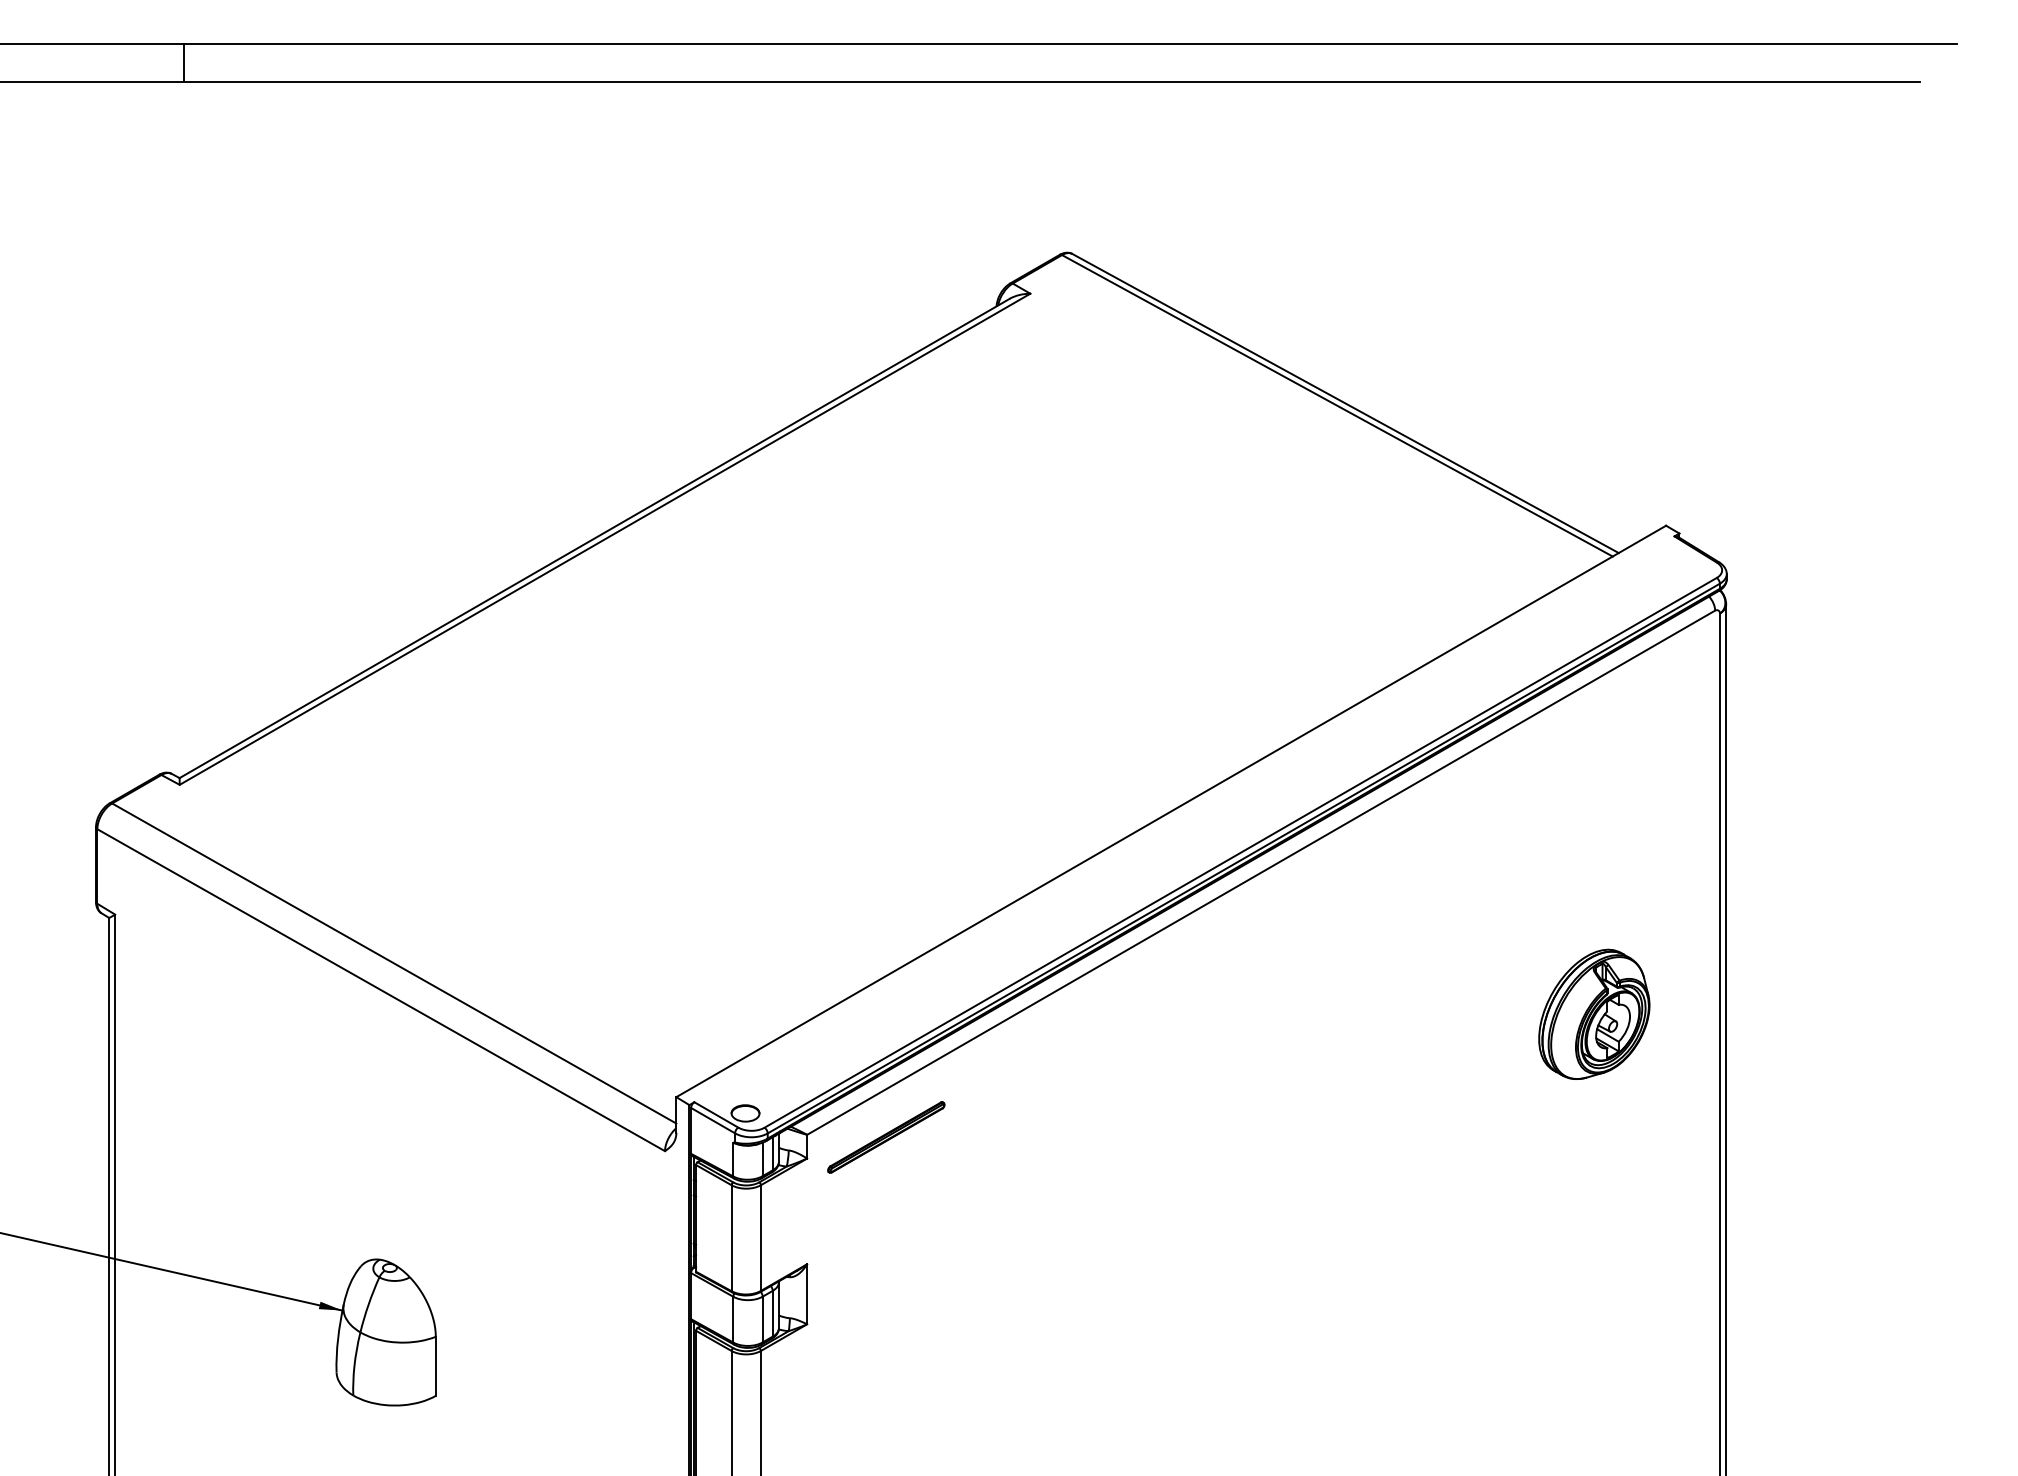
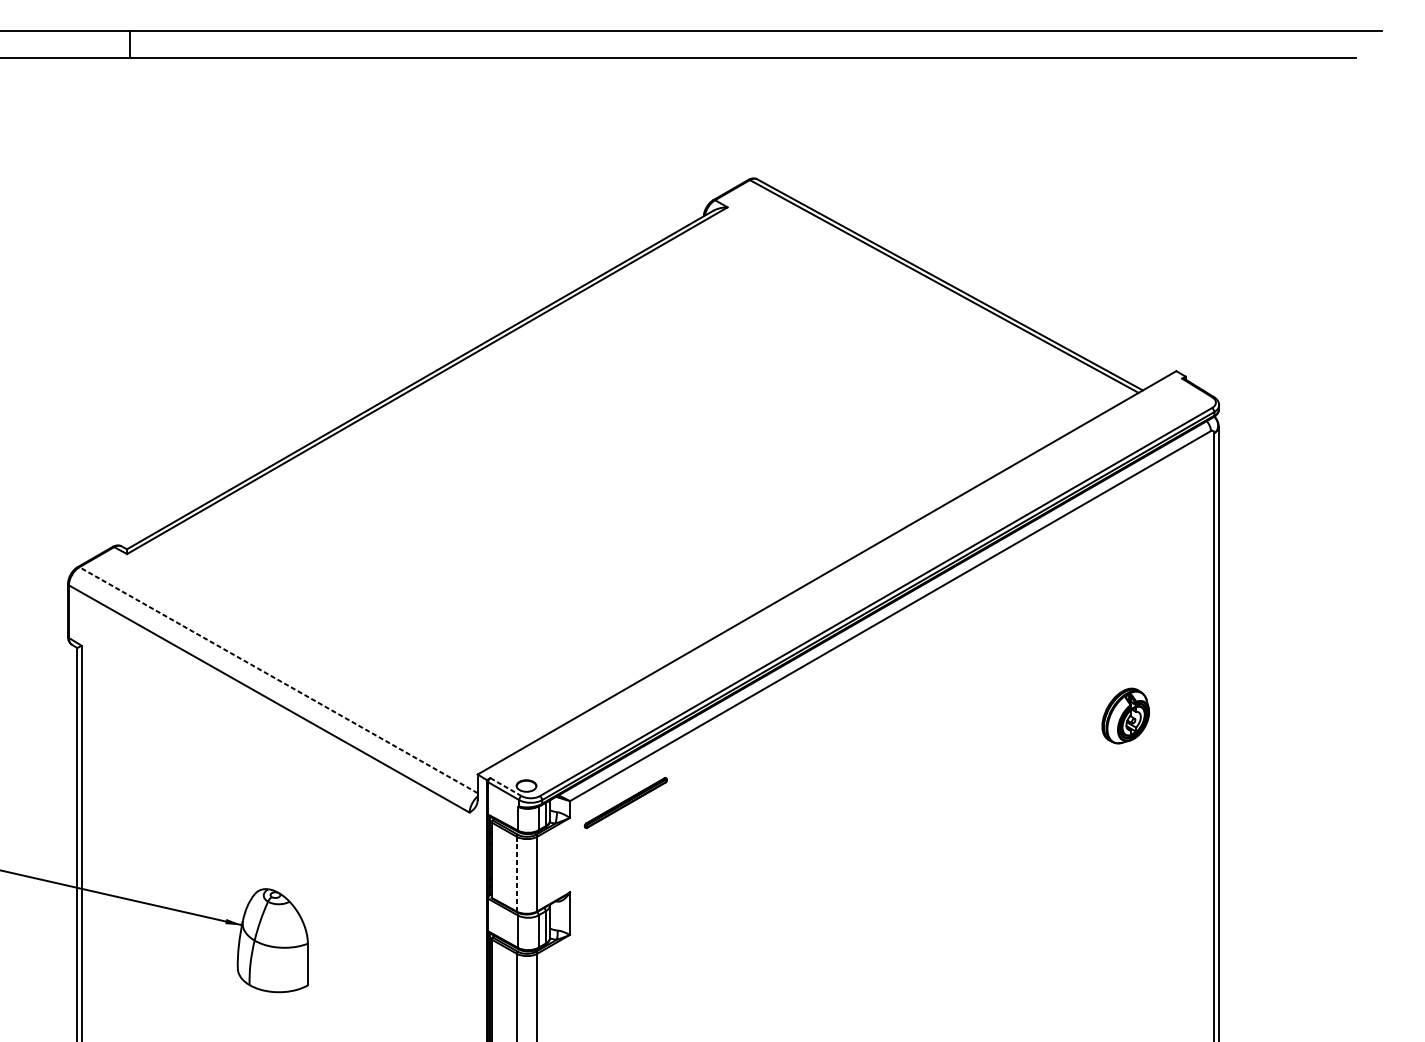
line: (393, 963) -> (278, 680), solid -> dashed
part: (1594, 1013) -> (1125, 715), size x0.6
line: (716, 1115) -> (506, 787), solid -> dashed
line: (731, 1238) -> (516, 874), solid -> dashed

